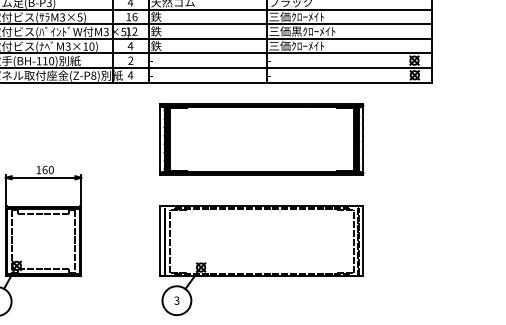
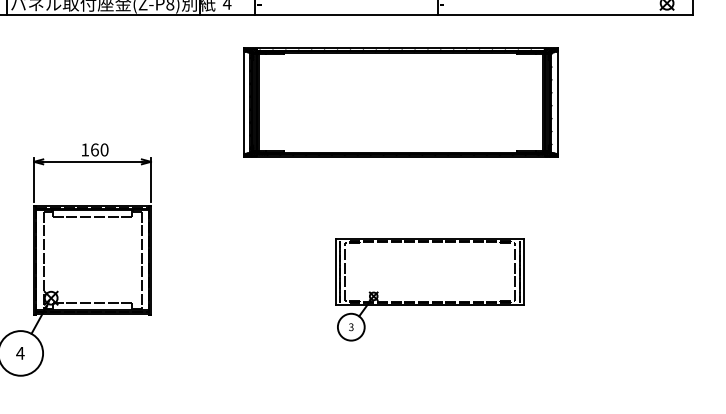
part: (261, 139) -> (400, 102), moved
part: (261, 260) -> (429, 289), size x0.6

